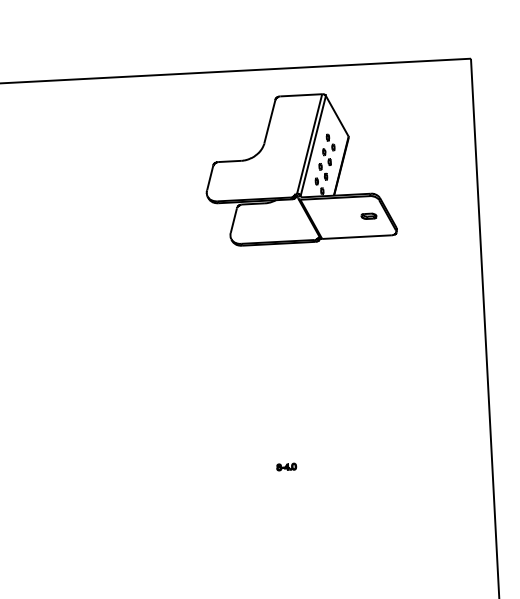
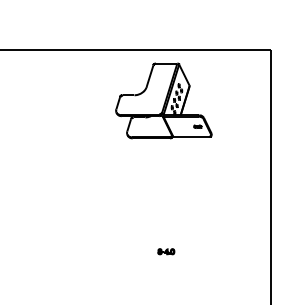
part: (298, 168) -> (163, 100), moved
part: (286, 466) -> (166, 251), size x1.67

